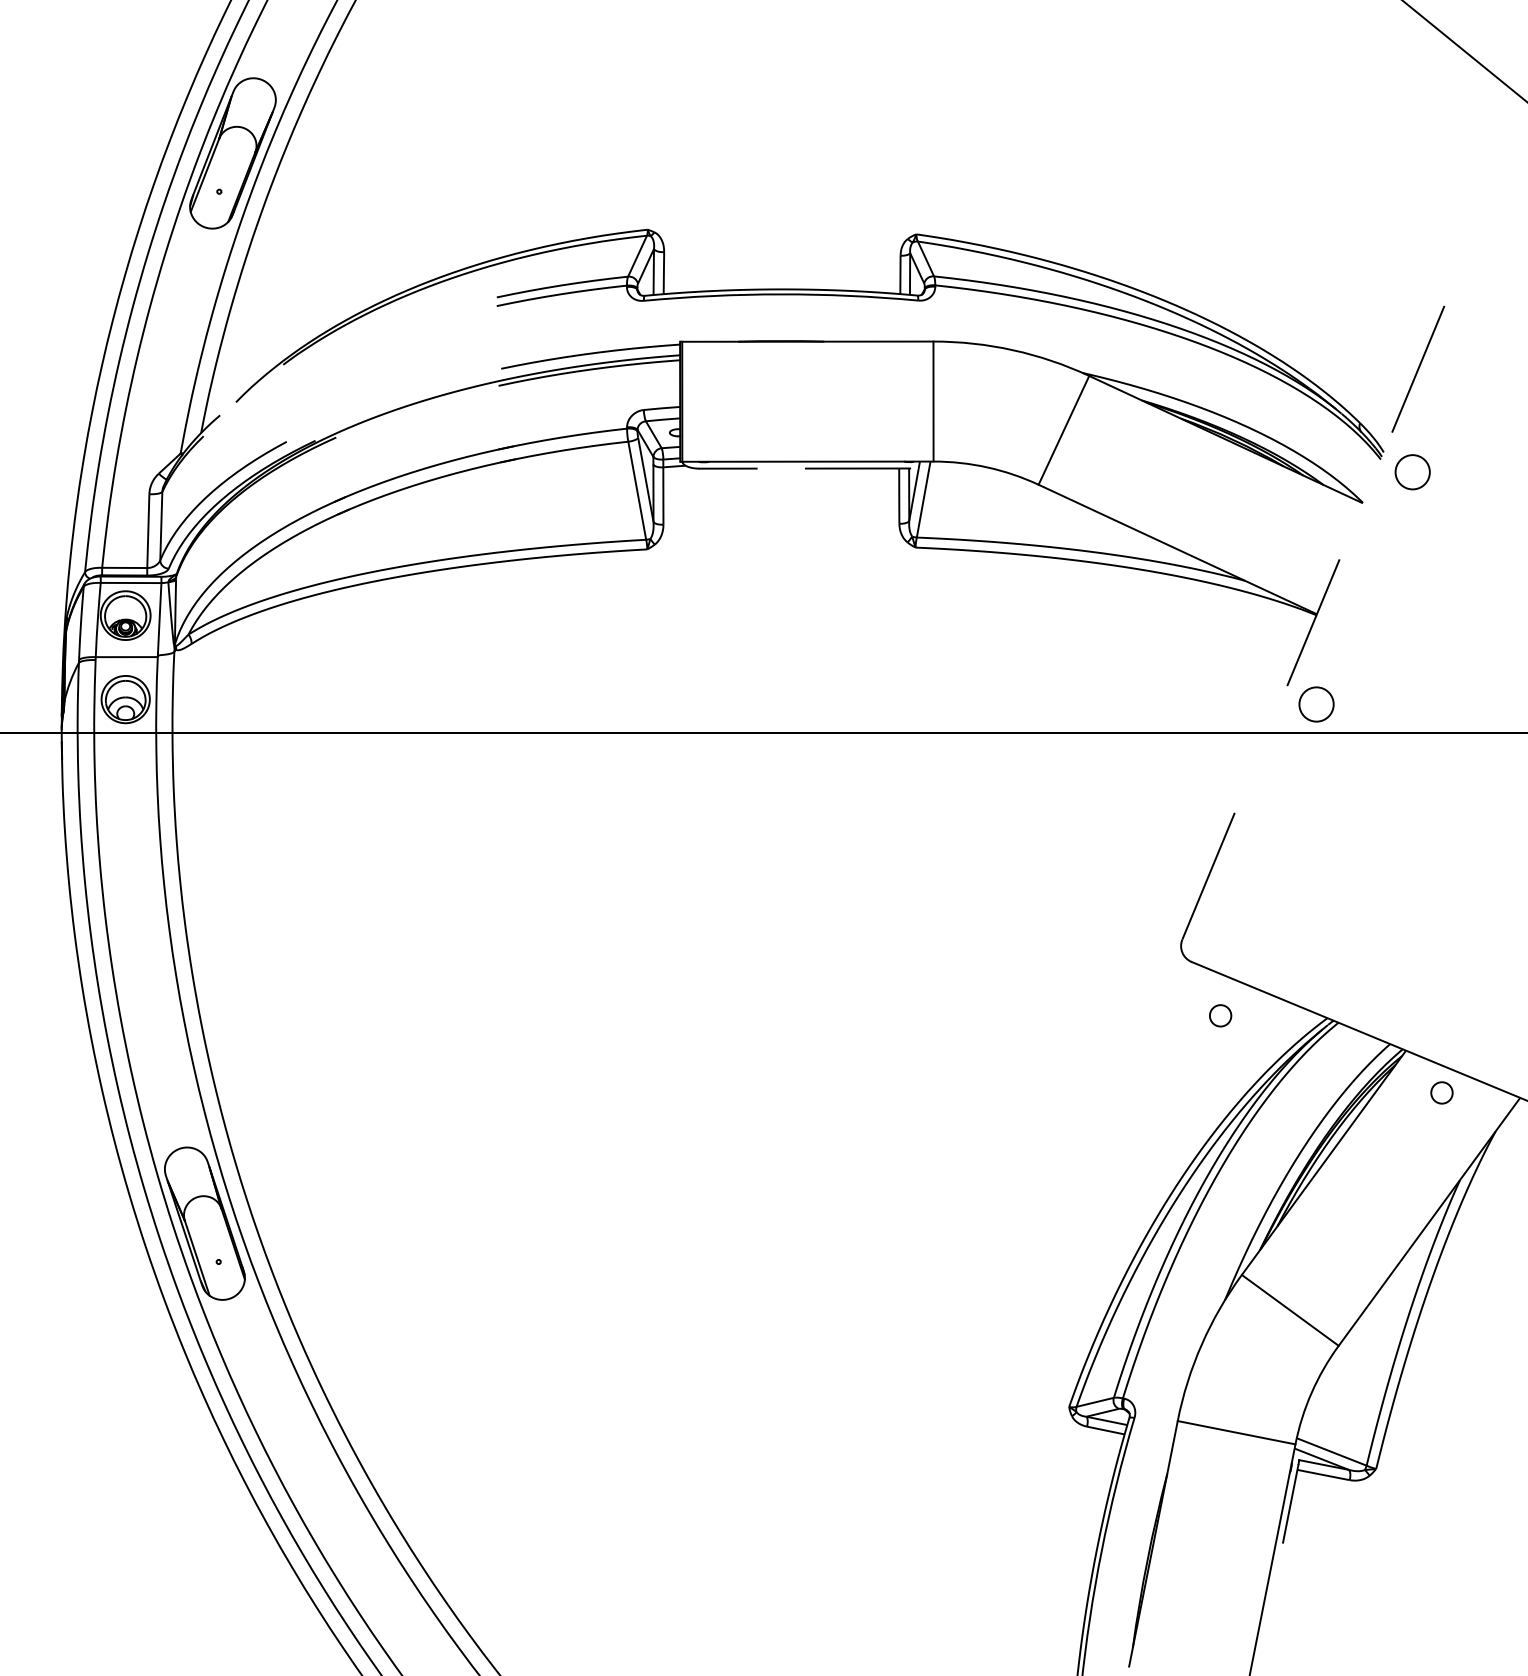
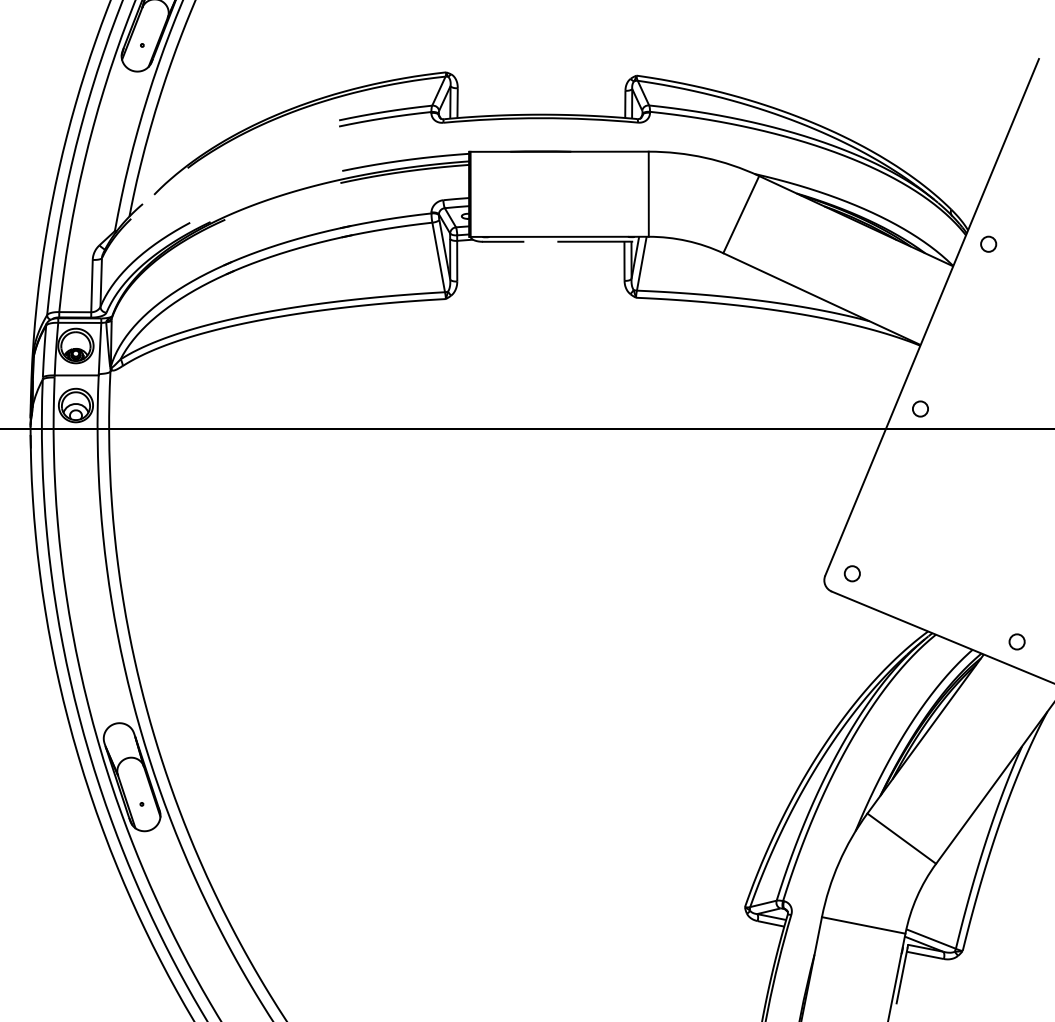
circle: (1412, 471) -> (988, 243), size x0.62
line: (1333, 574) -> (932, 316), dashed -> solid
circle: (1316, 704) -> (920, 409), size x0.62
circle: (1220, 1015) -> (852, 573), moved
circle: (1441, 1092) -> (1016, 641), moved

